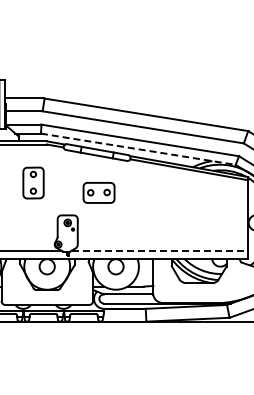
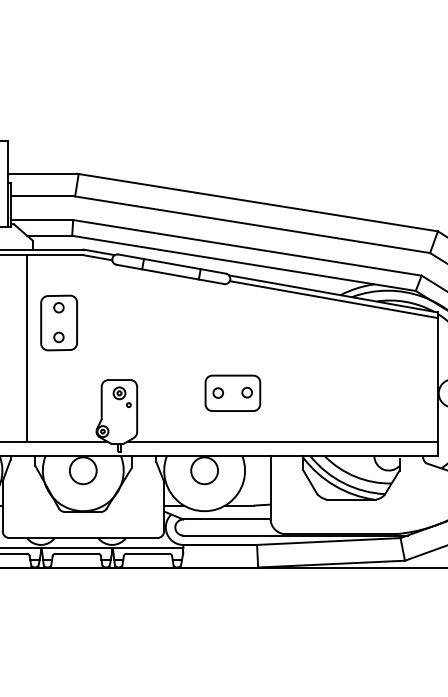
line: (138, 149) -> (244, 263), dashed -> solid
part: (98, 192) -> (231, 392), moved
line: (15, 197) -> (27, 348), added
line: (160, 250) -> (283, 441), dashed -> solid

